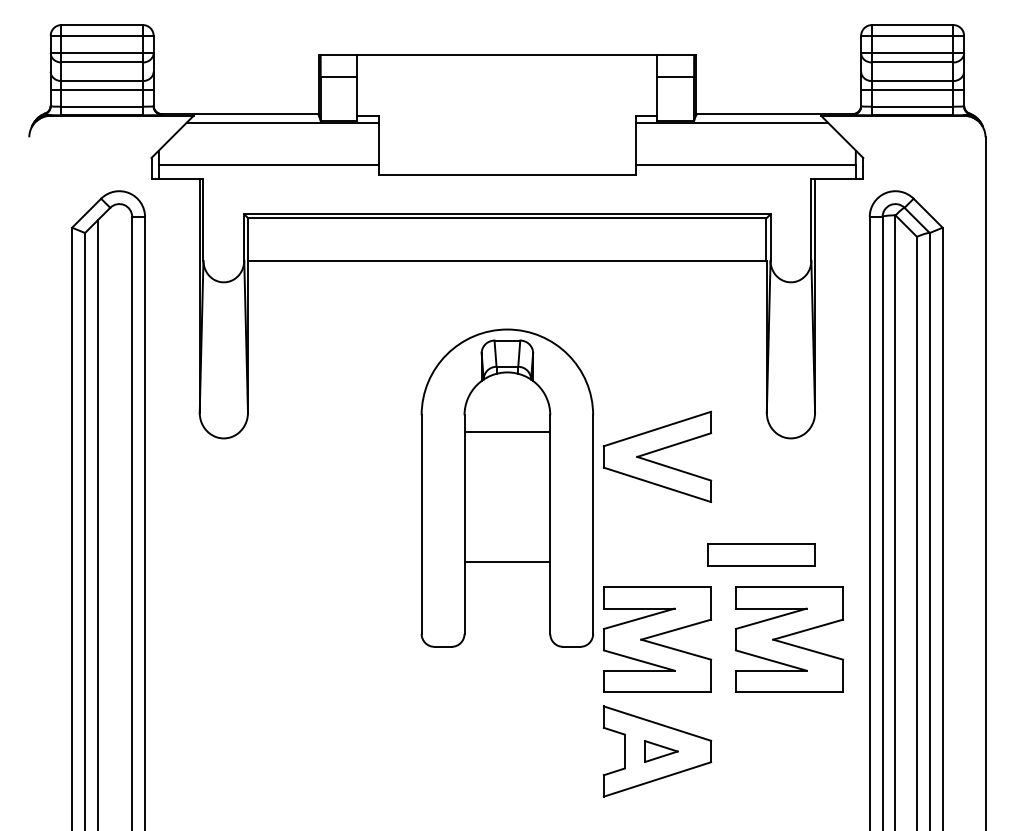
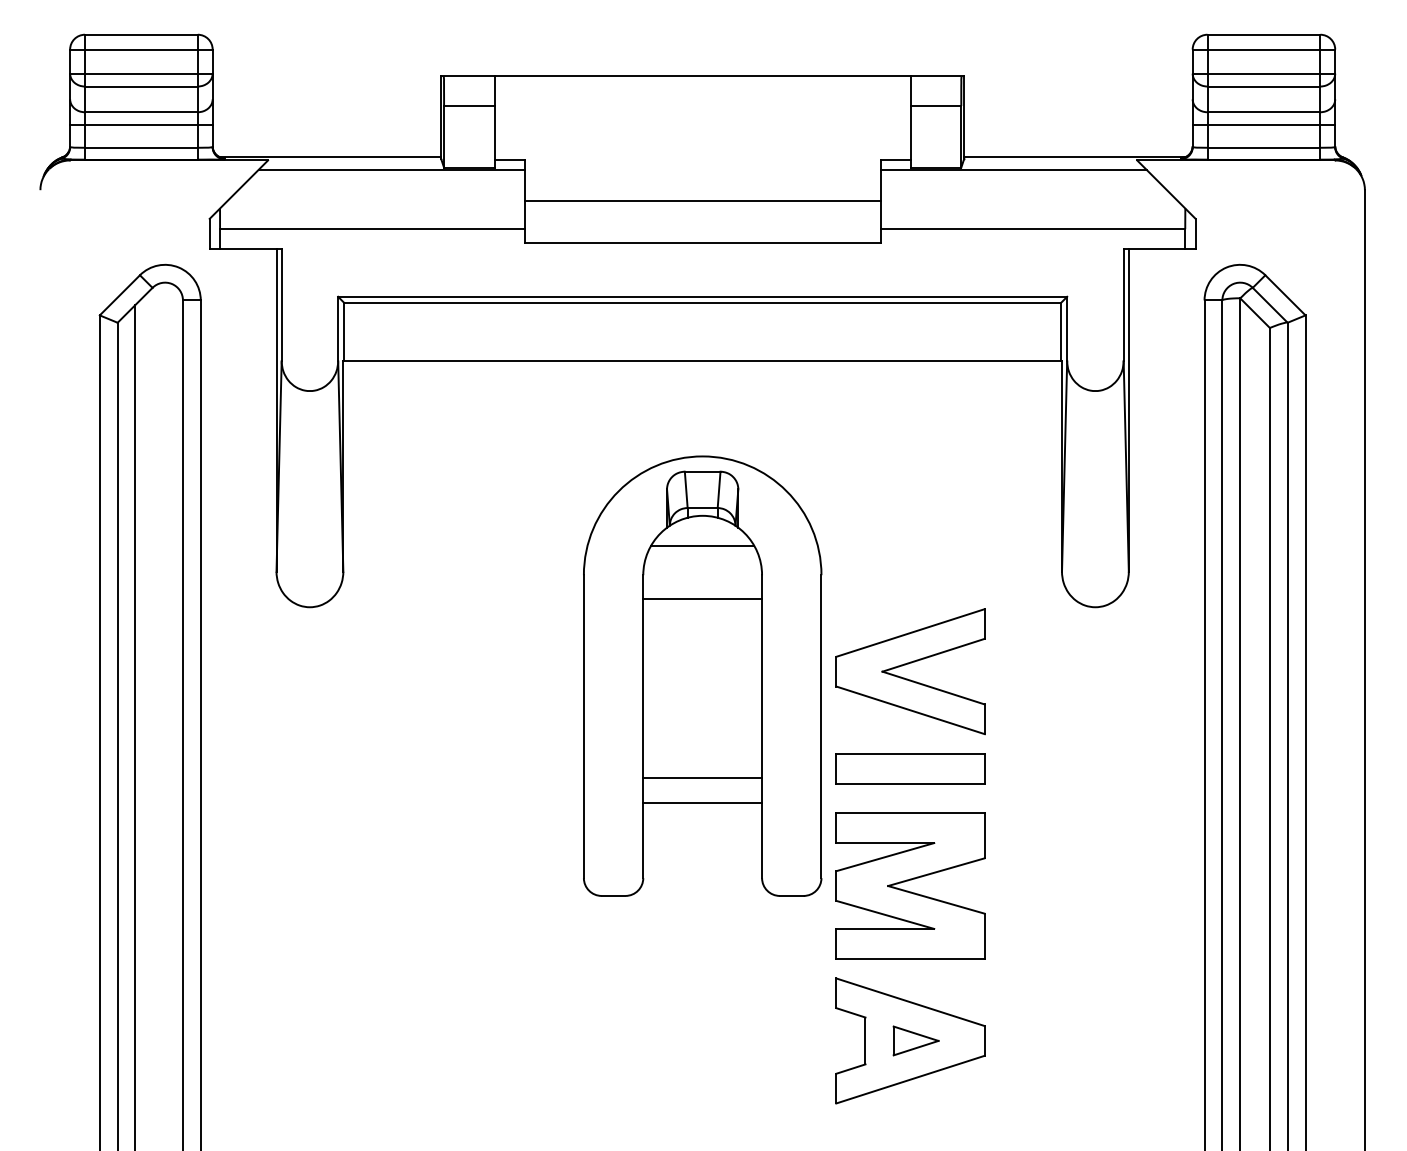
line: (507, 145) -> (702, 201), added
line: (507, 393) -> (702, 545), added
part: (657, 456) -> (910, 671), moved
part: (761, 554) -> (910, 768), moved
line: (507, 579) -> (702, 802), added
part: (789, 639) -> (1093, 885), removed

